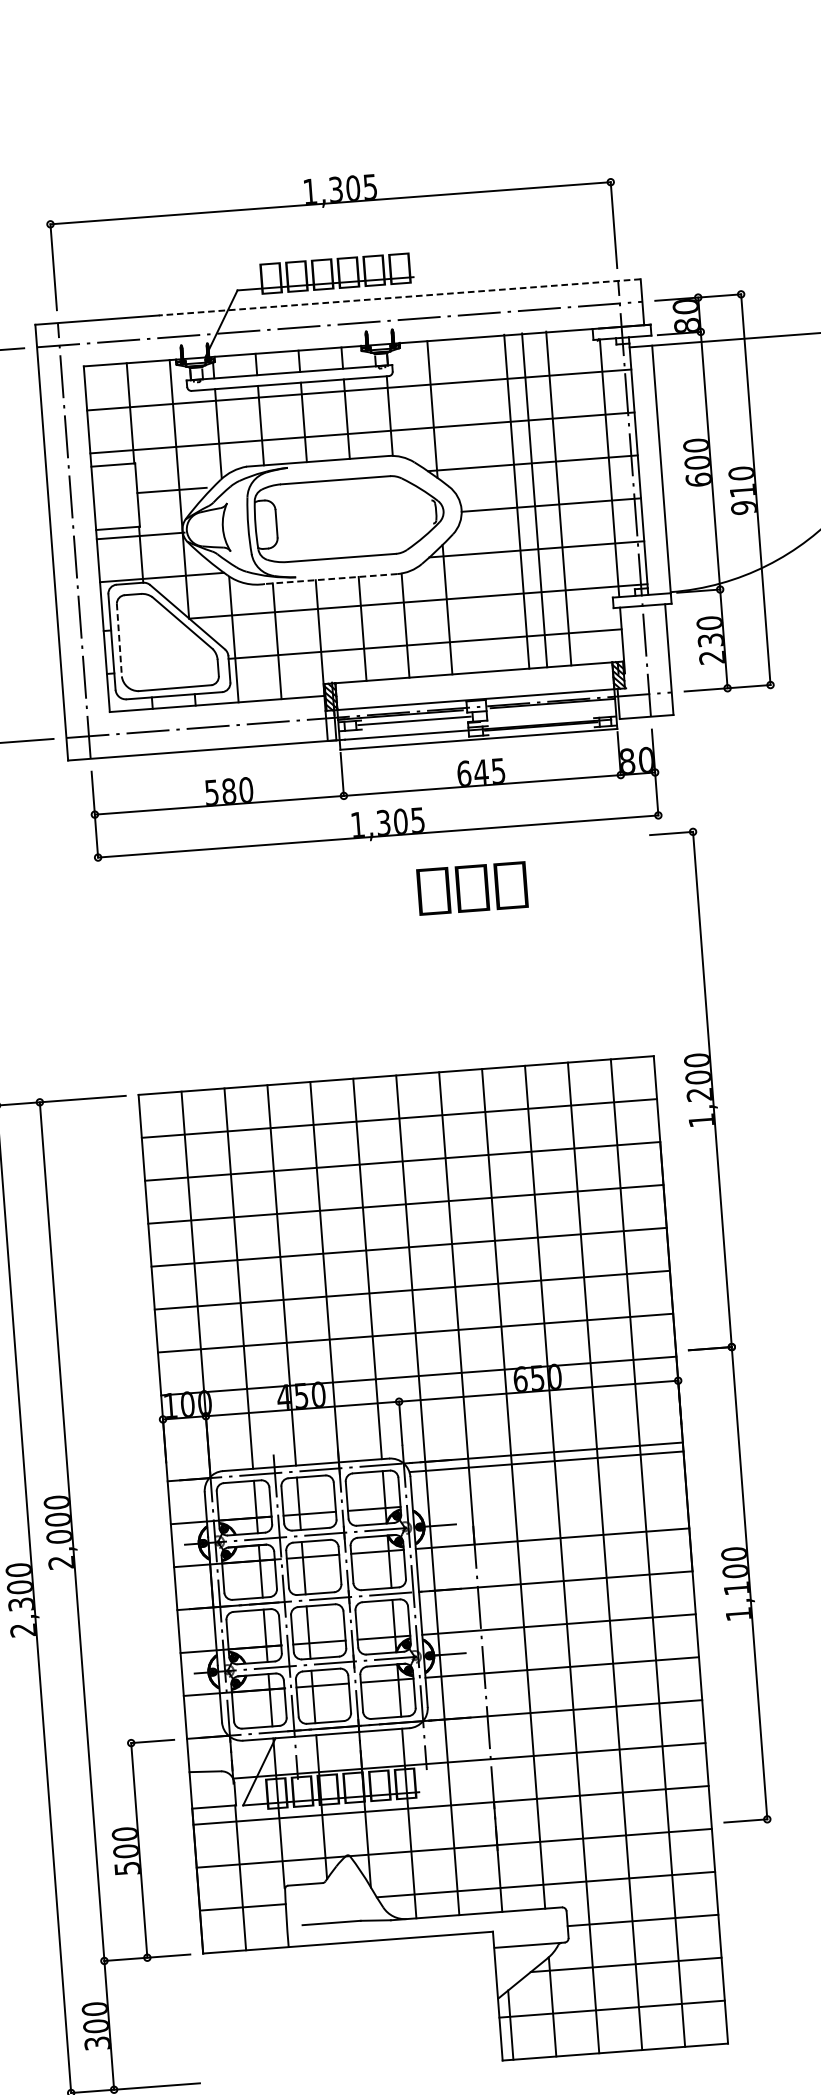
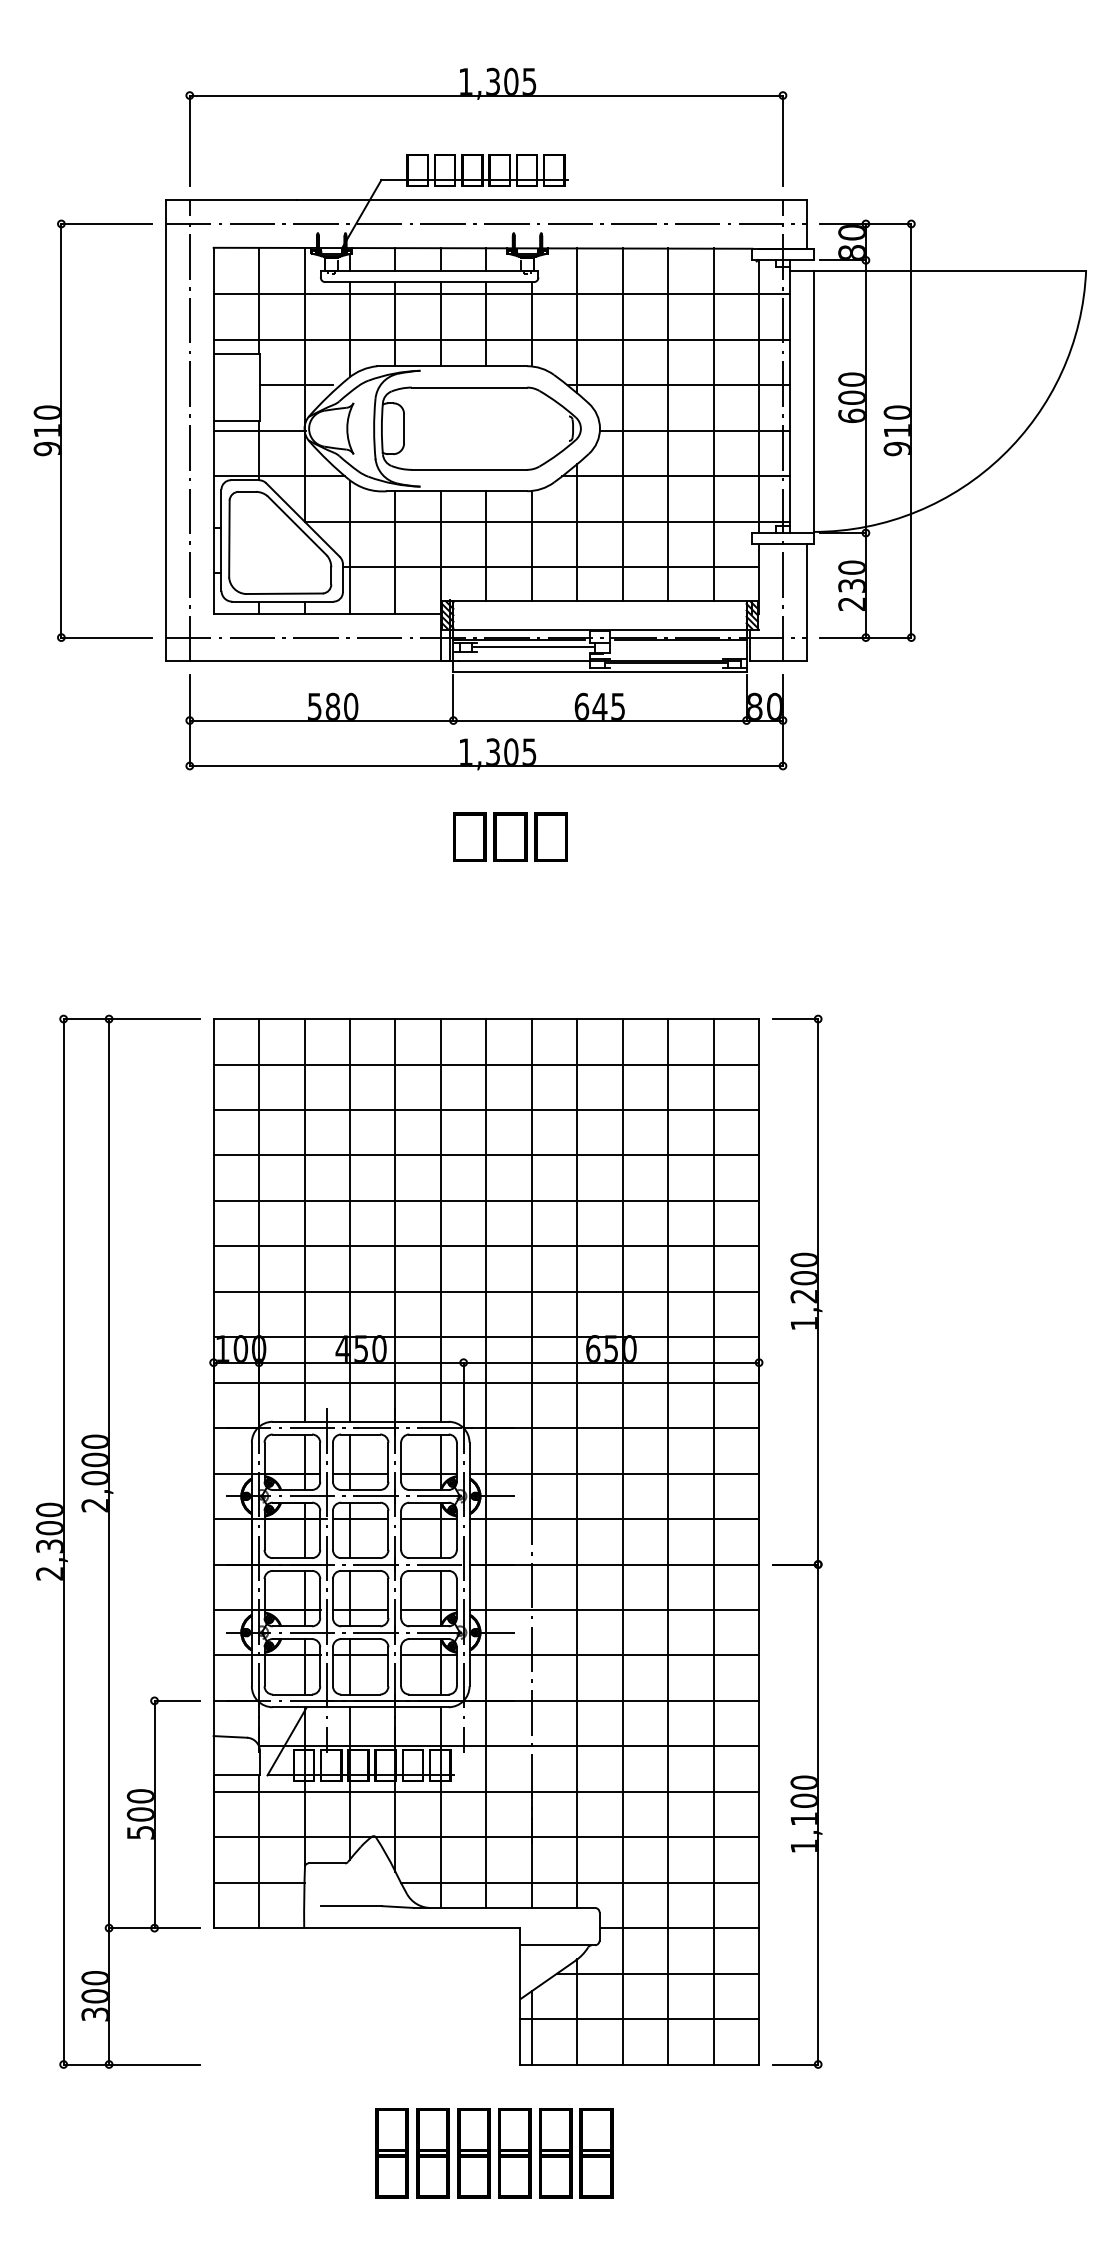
line: (399, 297) -> (551, 200), dashed -> solid
line: (559, 498) -> (668, 424), moved
line: (534, 500) -> (713, 424), moved
line: (516, 501) -> (622, 424), moved
line: (330, 579) -> (456, 491), dashed -> solid
line: (119, 639) -> (229, 538), dashed -> solid
text: (472, 887) -> (510, 836), moved
part: (729, 1325) -> (817, 1541), moved
line: (422, 1418) -> (486, 1382), added
line: (546, 1461) -> (614, 1473), moved

